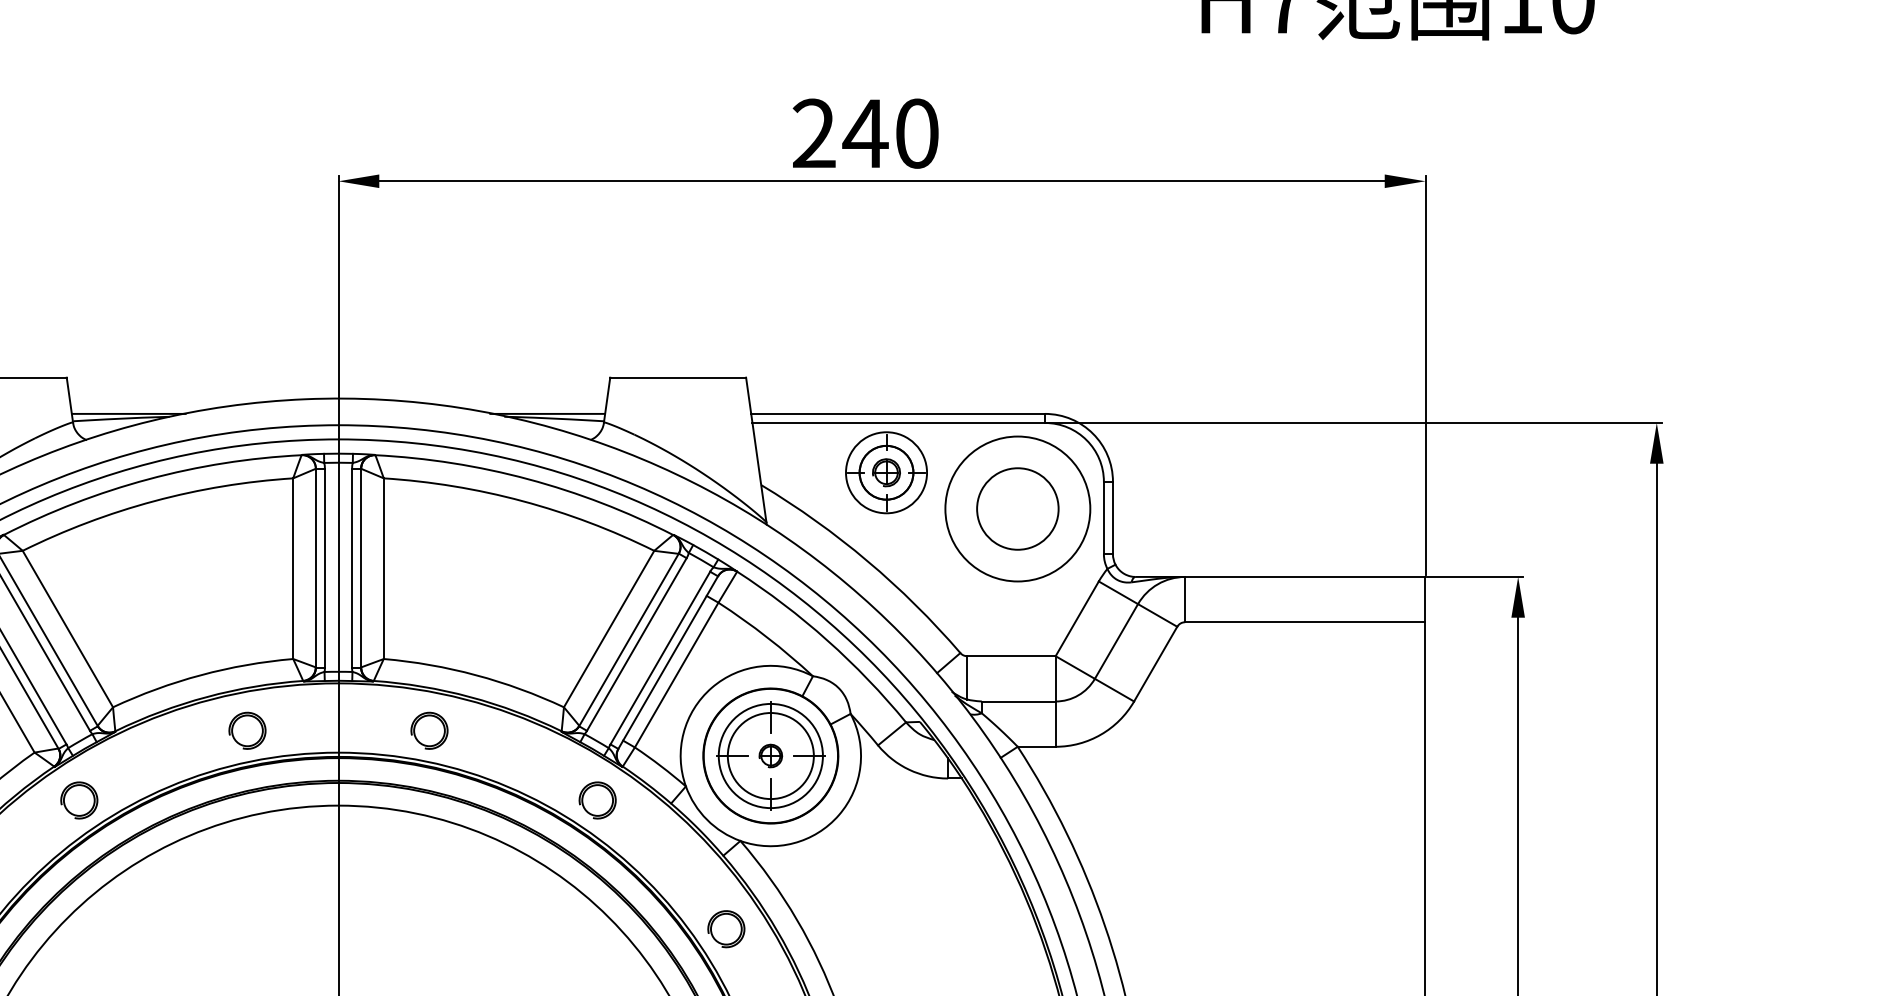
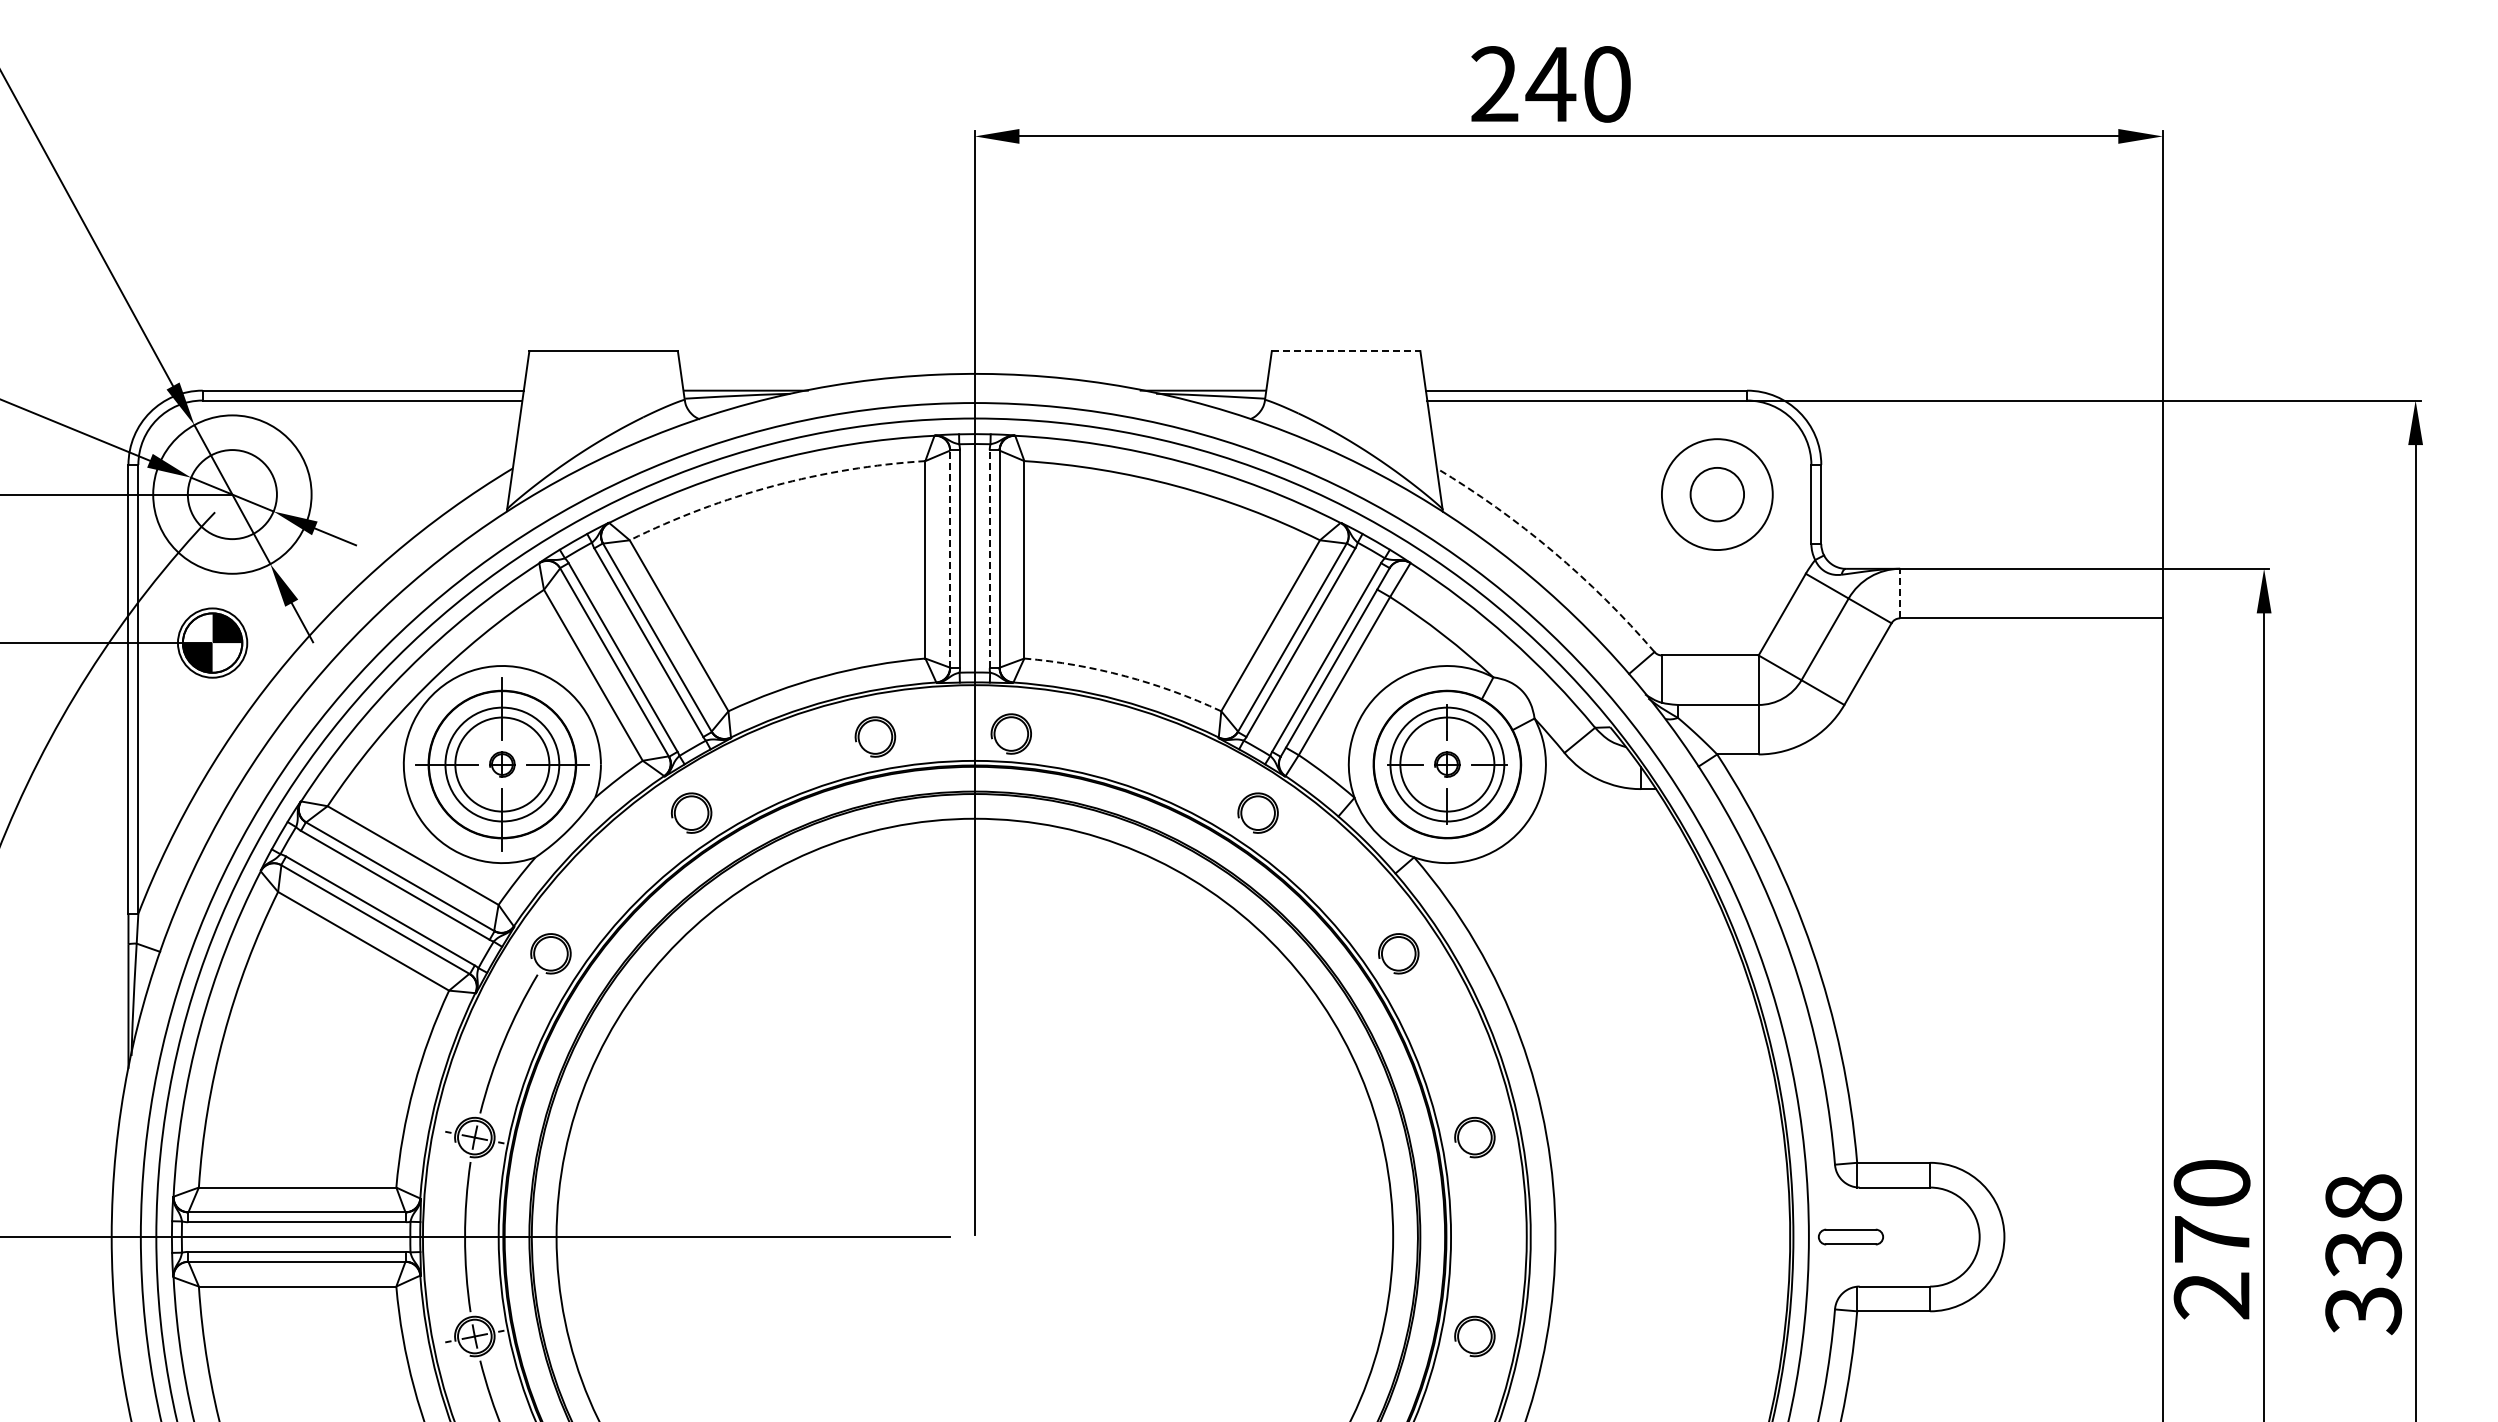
line: (678, 378) -> (1346, 351), solid -> dashed
part: (886, 472) -> (1573, 454), removed
arc: (154, 501) -> (773, 486), solid -> dashed
circle: (1017, 508) -> (1716, 494), size x0.6
circle: (1018, 508) -> (1717, 494), size x0.7
arc: (867, 561) -> (1553, 551), solid -> dashed
line: (316, 568) -> (950, 559), solid -> dashed
line: (351, 568) -> (989, 559), solid -> dashed
line: (1185, 599) -> (1900, 593), solid -> dashed
arc: (476, 675) -> (1125, 676), solid -> dashed
part: (428, 730) -> (1010, 733), moved

